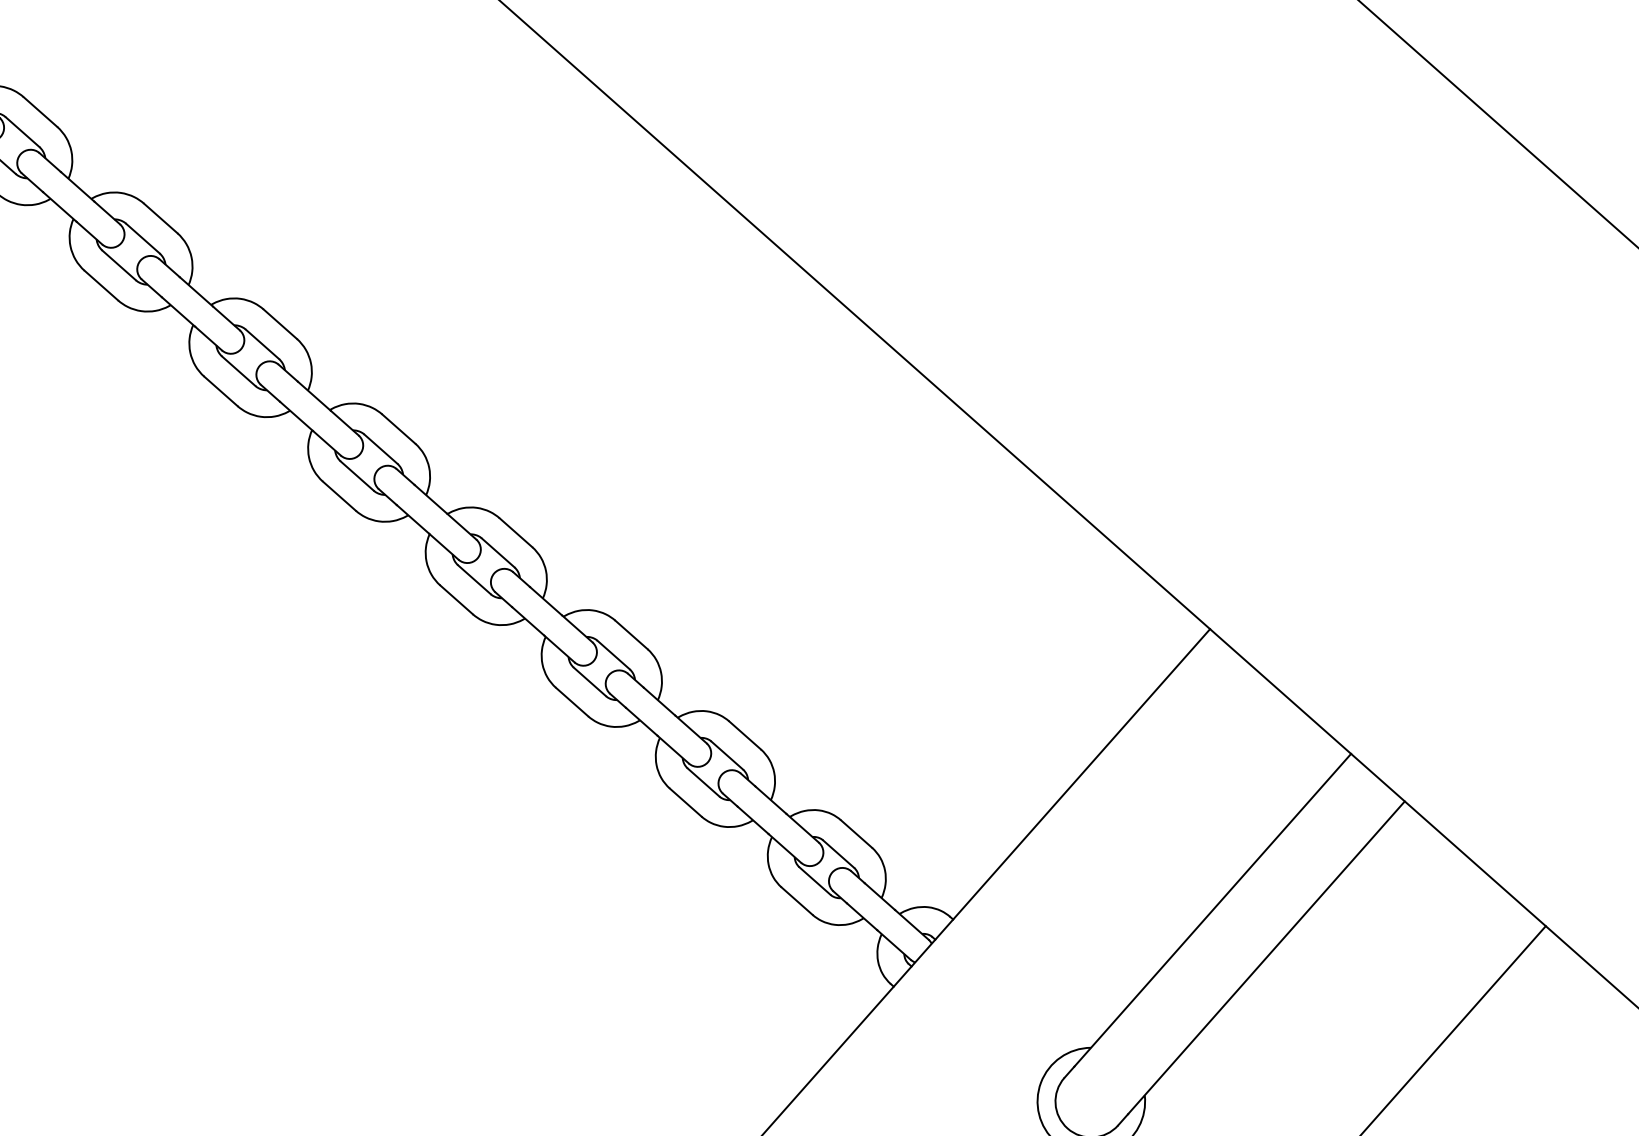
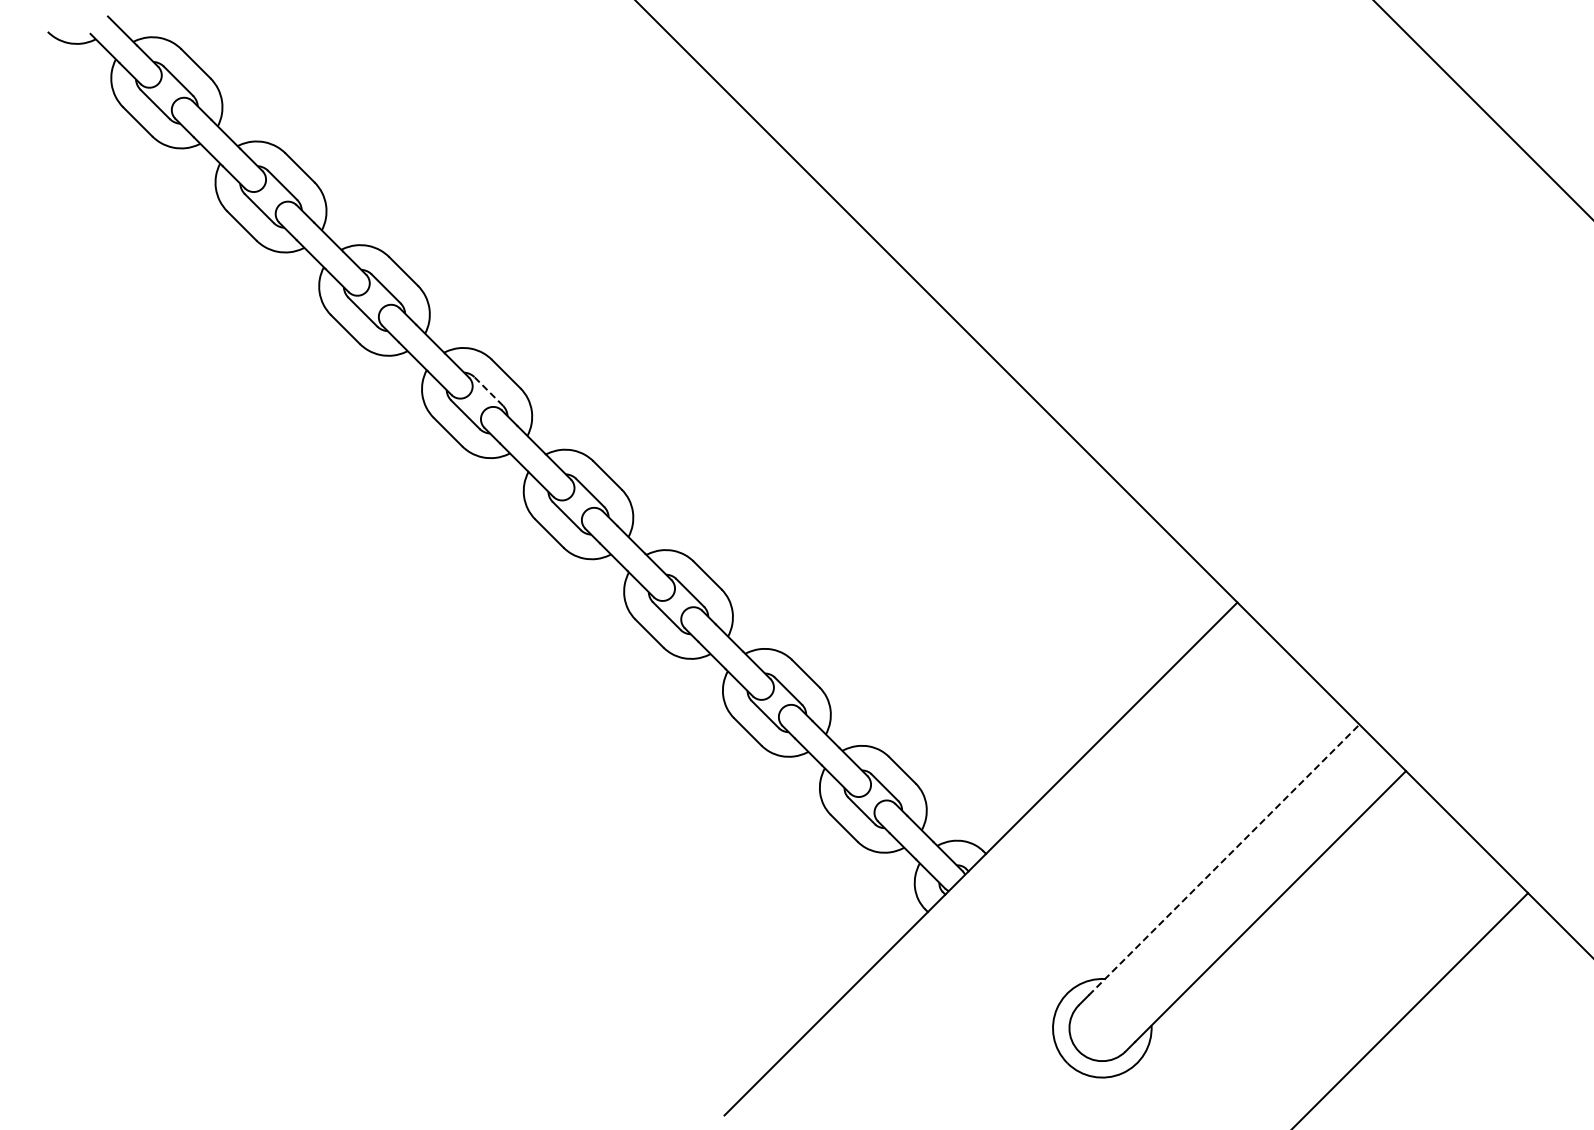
line: (380, 449) -> (488, 391), solid -> dashed
line: (1213, 909) -> (1224, 859), solid -> dashed

